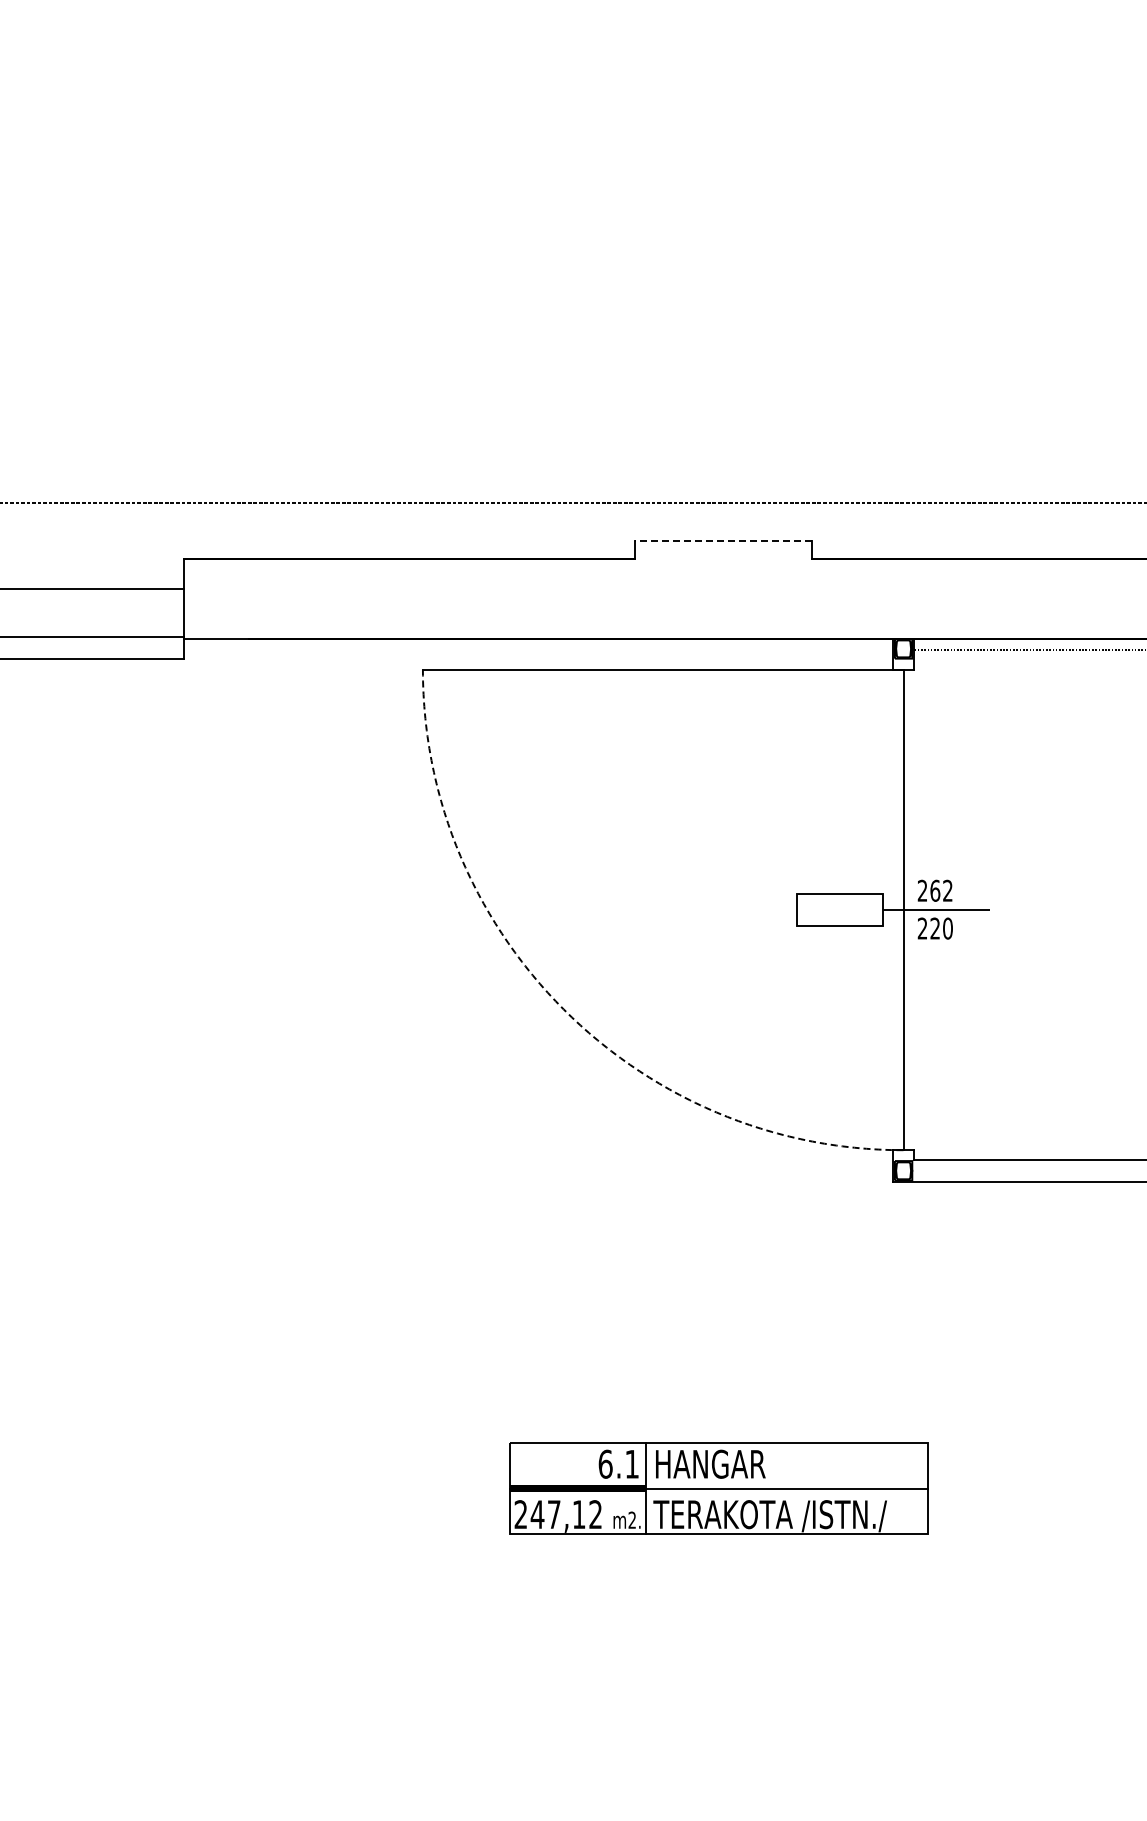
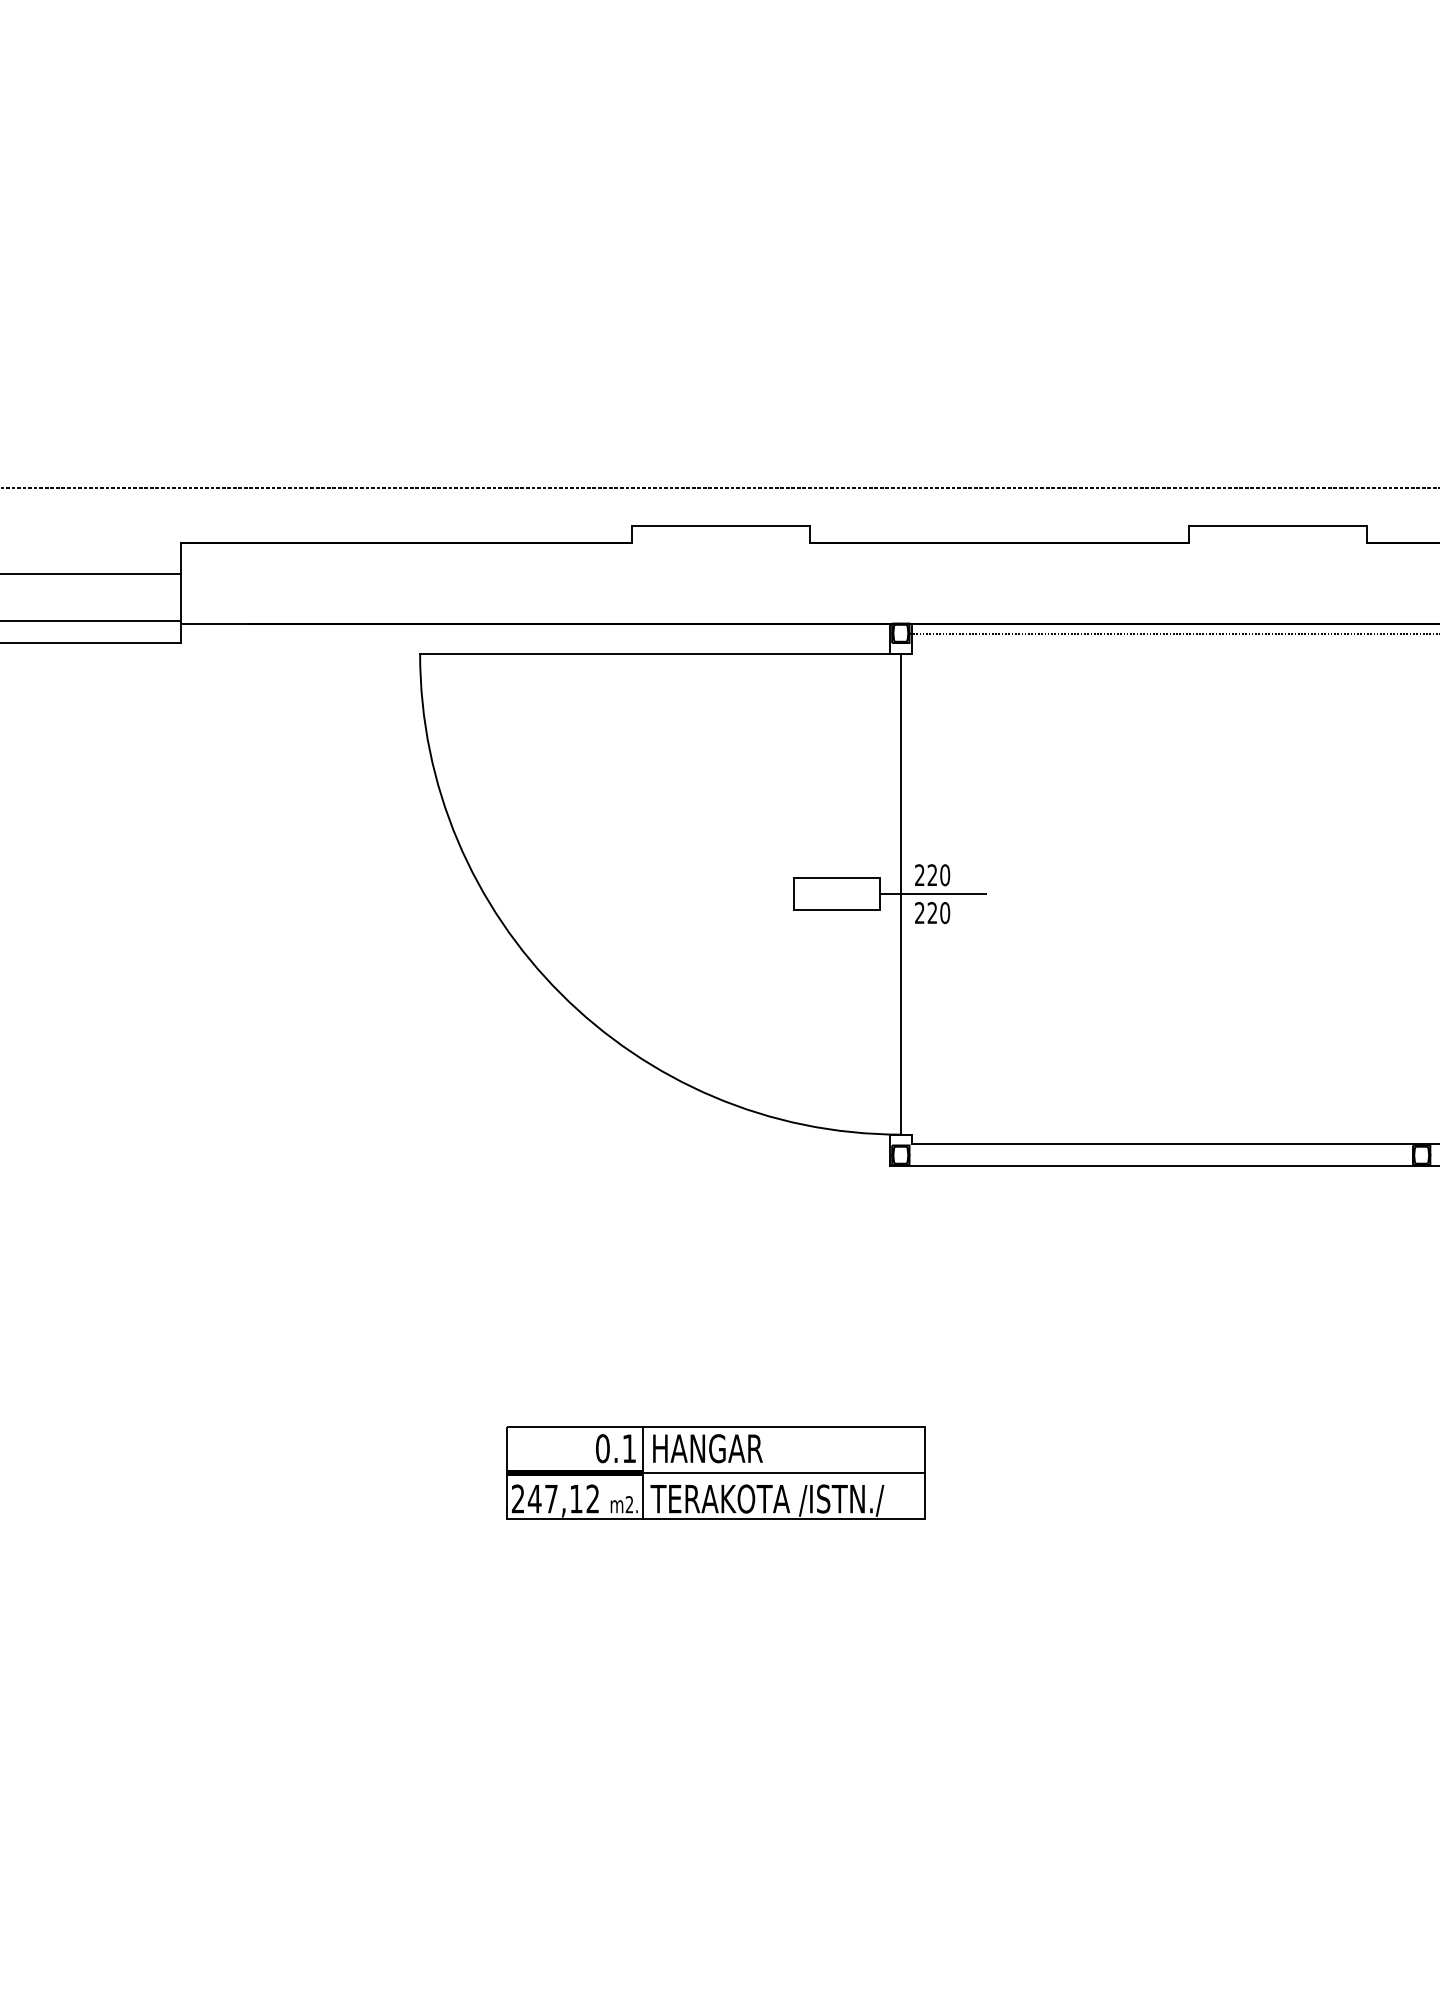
line: (723, 541) -> (720, 525), dashed -> solid
text: (941, 891) -> (938, 875), 262 -> 220
arc: (563, 1009) -> (560, 993), dashed -> solid
text: (605, 1464) -> (602, 1448), 6.1 -> 0.1

